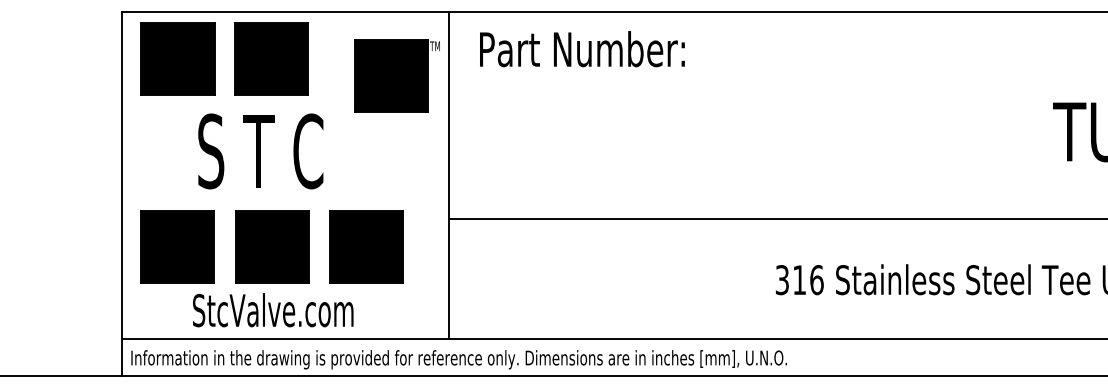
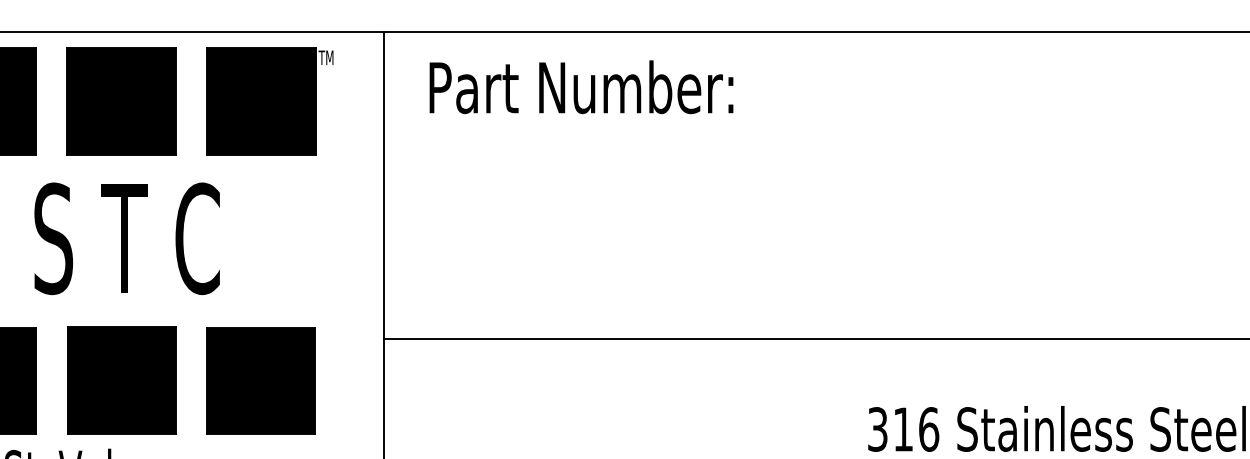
part: (396, 75) -> (268, 101), moved
text: (260, 151) -> (126, 238), moved

